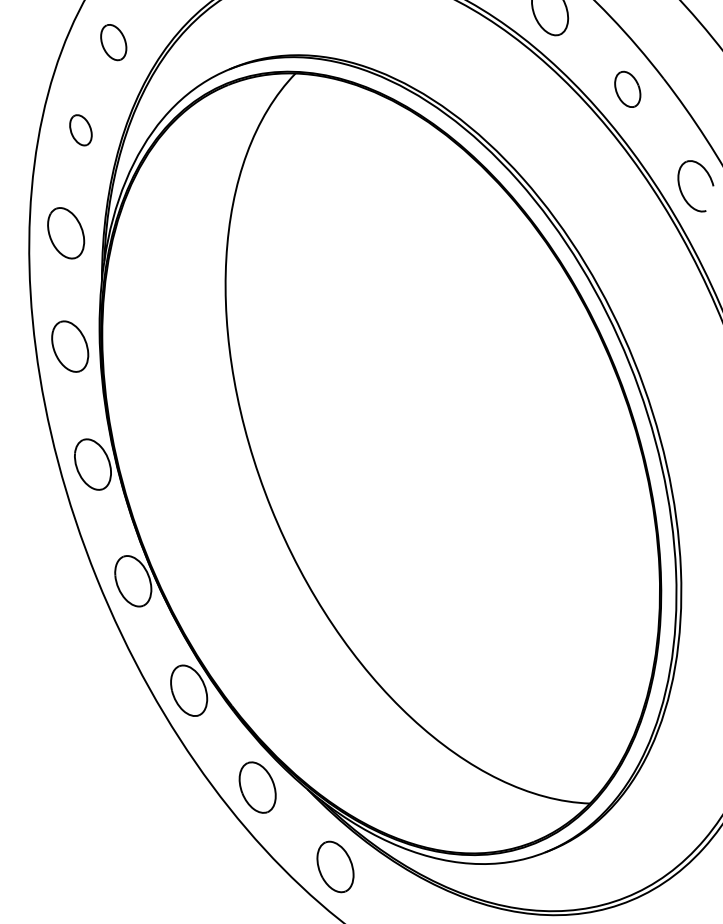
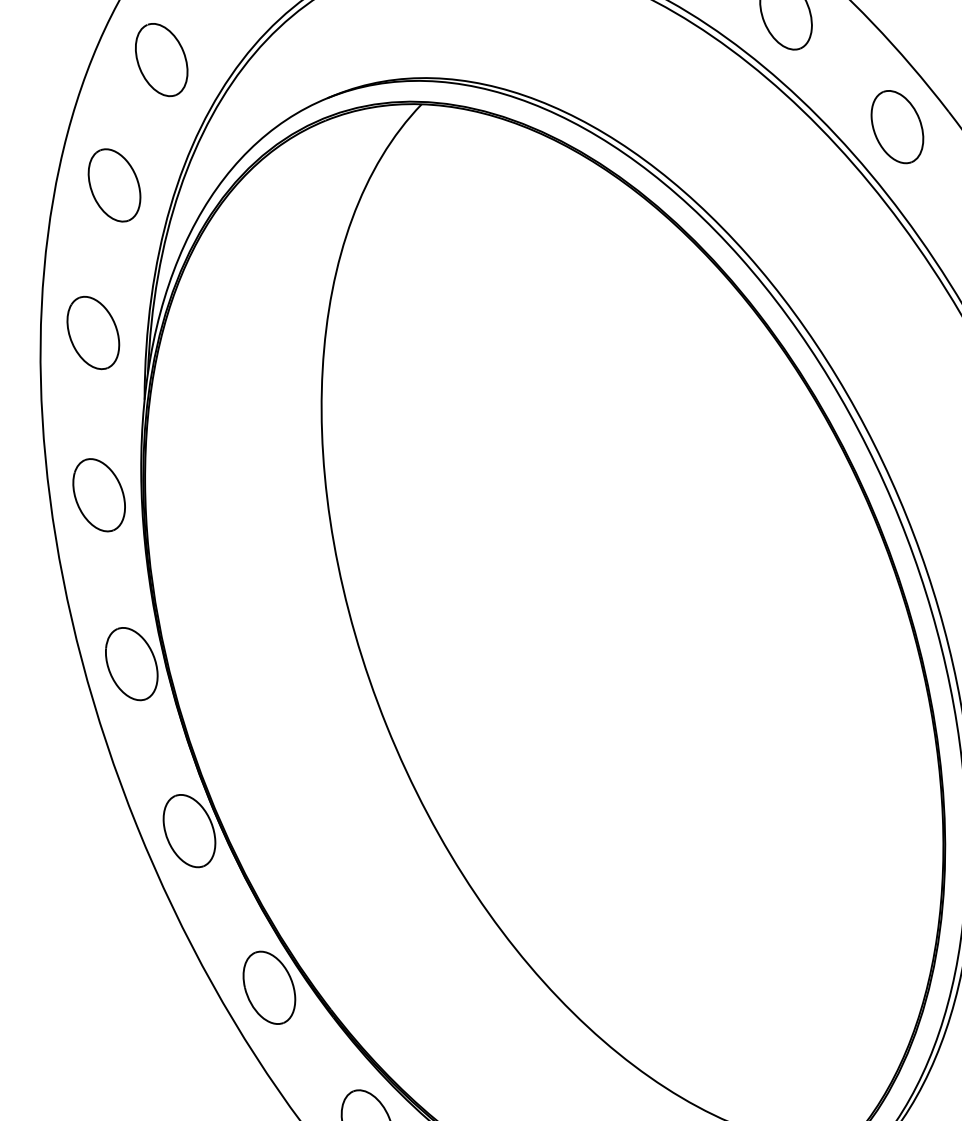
part: (113, 42) -> (161, 59), size x1.43
part: (627, 89) -> (896, 127), size x1.43
part: (80, 130) -> (113, 185), size x1.67

